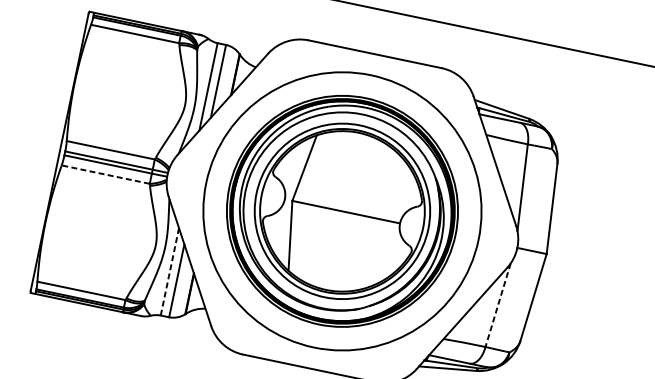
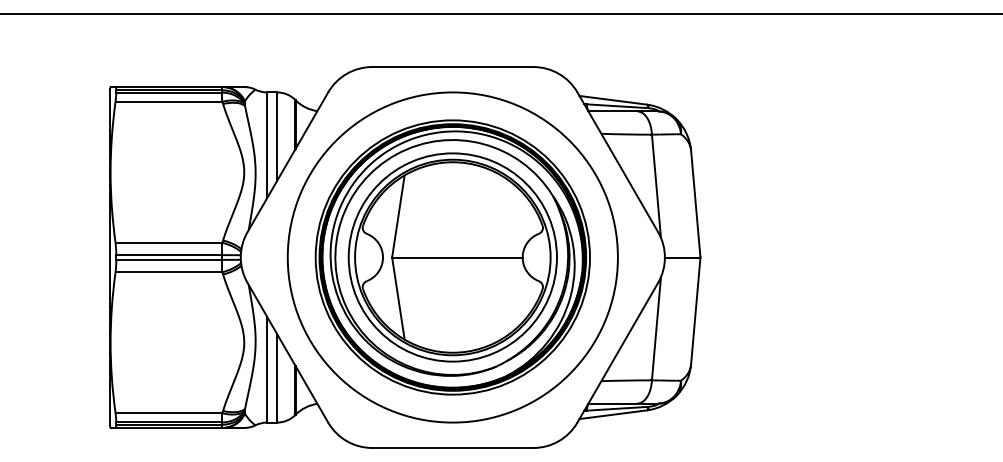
line: (105, 174) -> (168, 272), dashed -> solid
line: (170, 271) -> (267, 369), dashed -> solid
line: (498, 305) -> (656, 328), dashed -> solid

